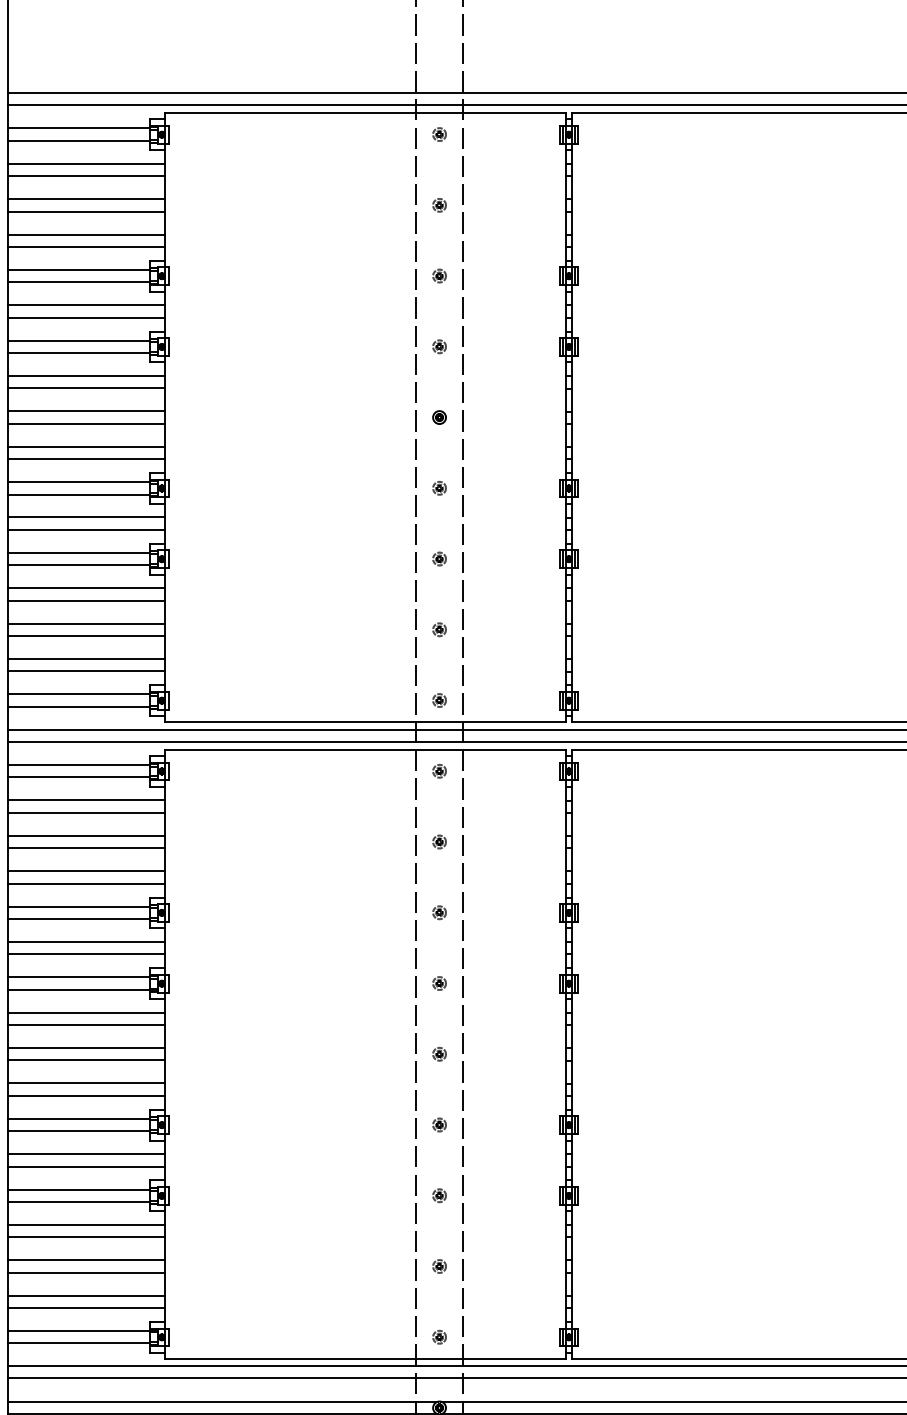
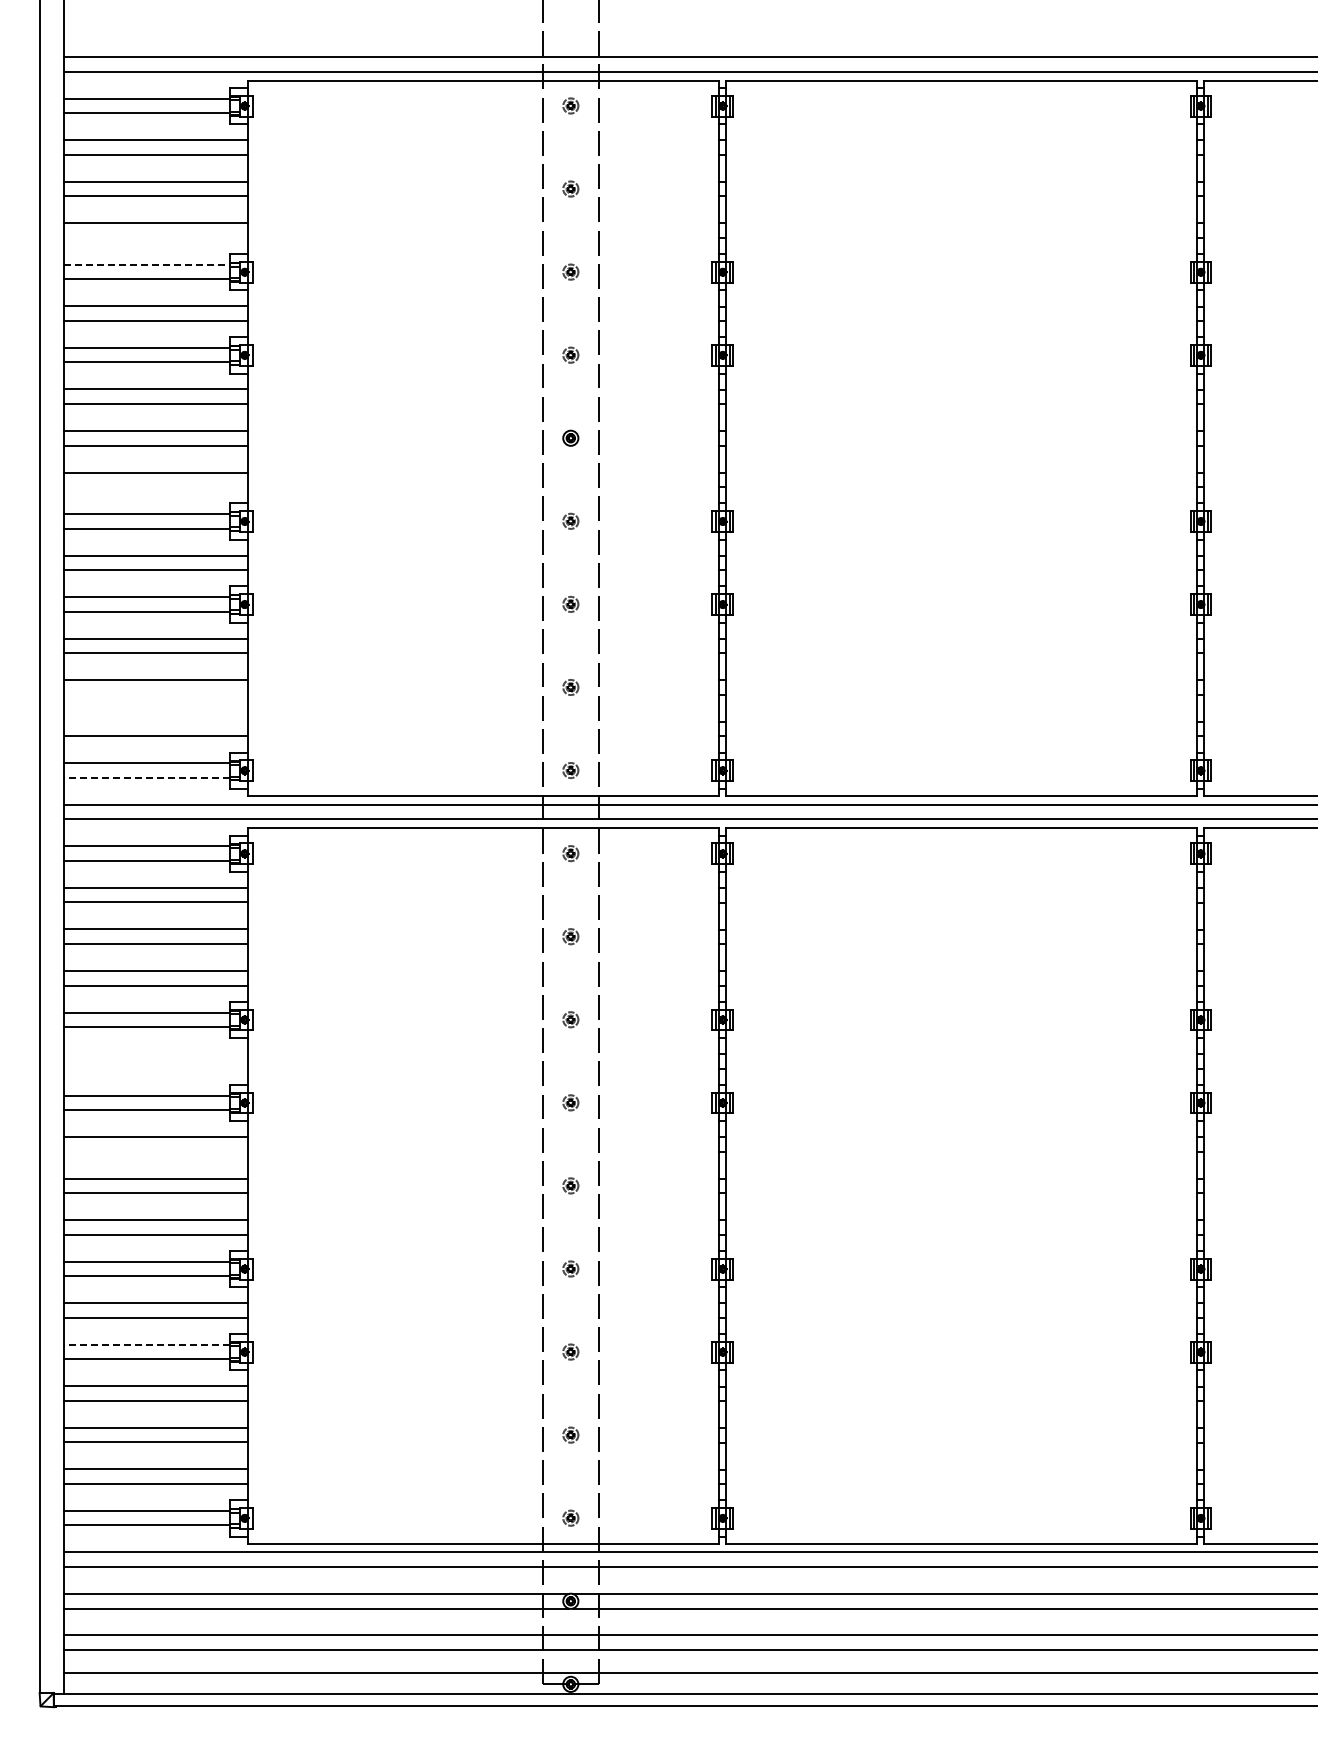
line: (86, 246) -> (156, 237), removed
line: (79, 269) -> (147, 264), solid -> dashed
line: (86, 459) -> (156, 487), removed
line: (86, 635) -> (156, 694), removed
line: (86, 658) -> (156, 721), removed
line: (78, 706) -> (146, 777), solid -> dashed
line: (86, 942) -> (156, 1054), removed
line: (86, 954) -> (156, 1068), removed
line: (86, 1024) -> (156, 1151), removed
line: (78, 1189) -> (146, 1344), solid -> dashed

